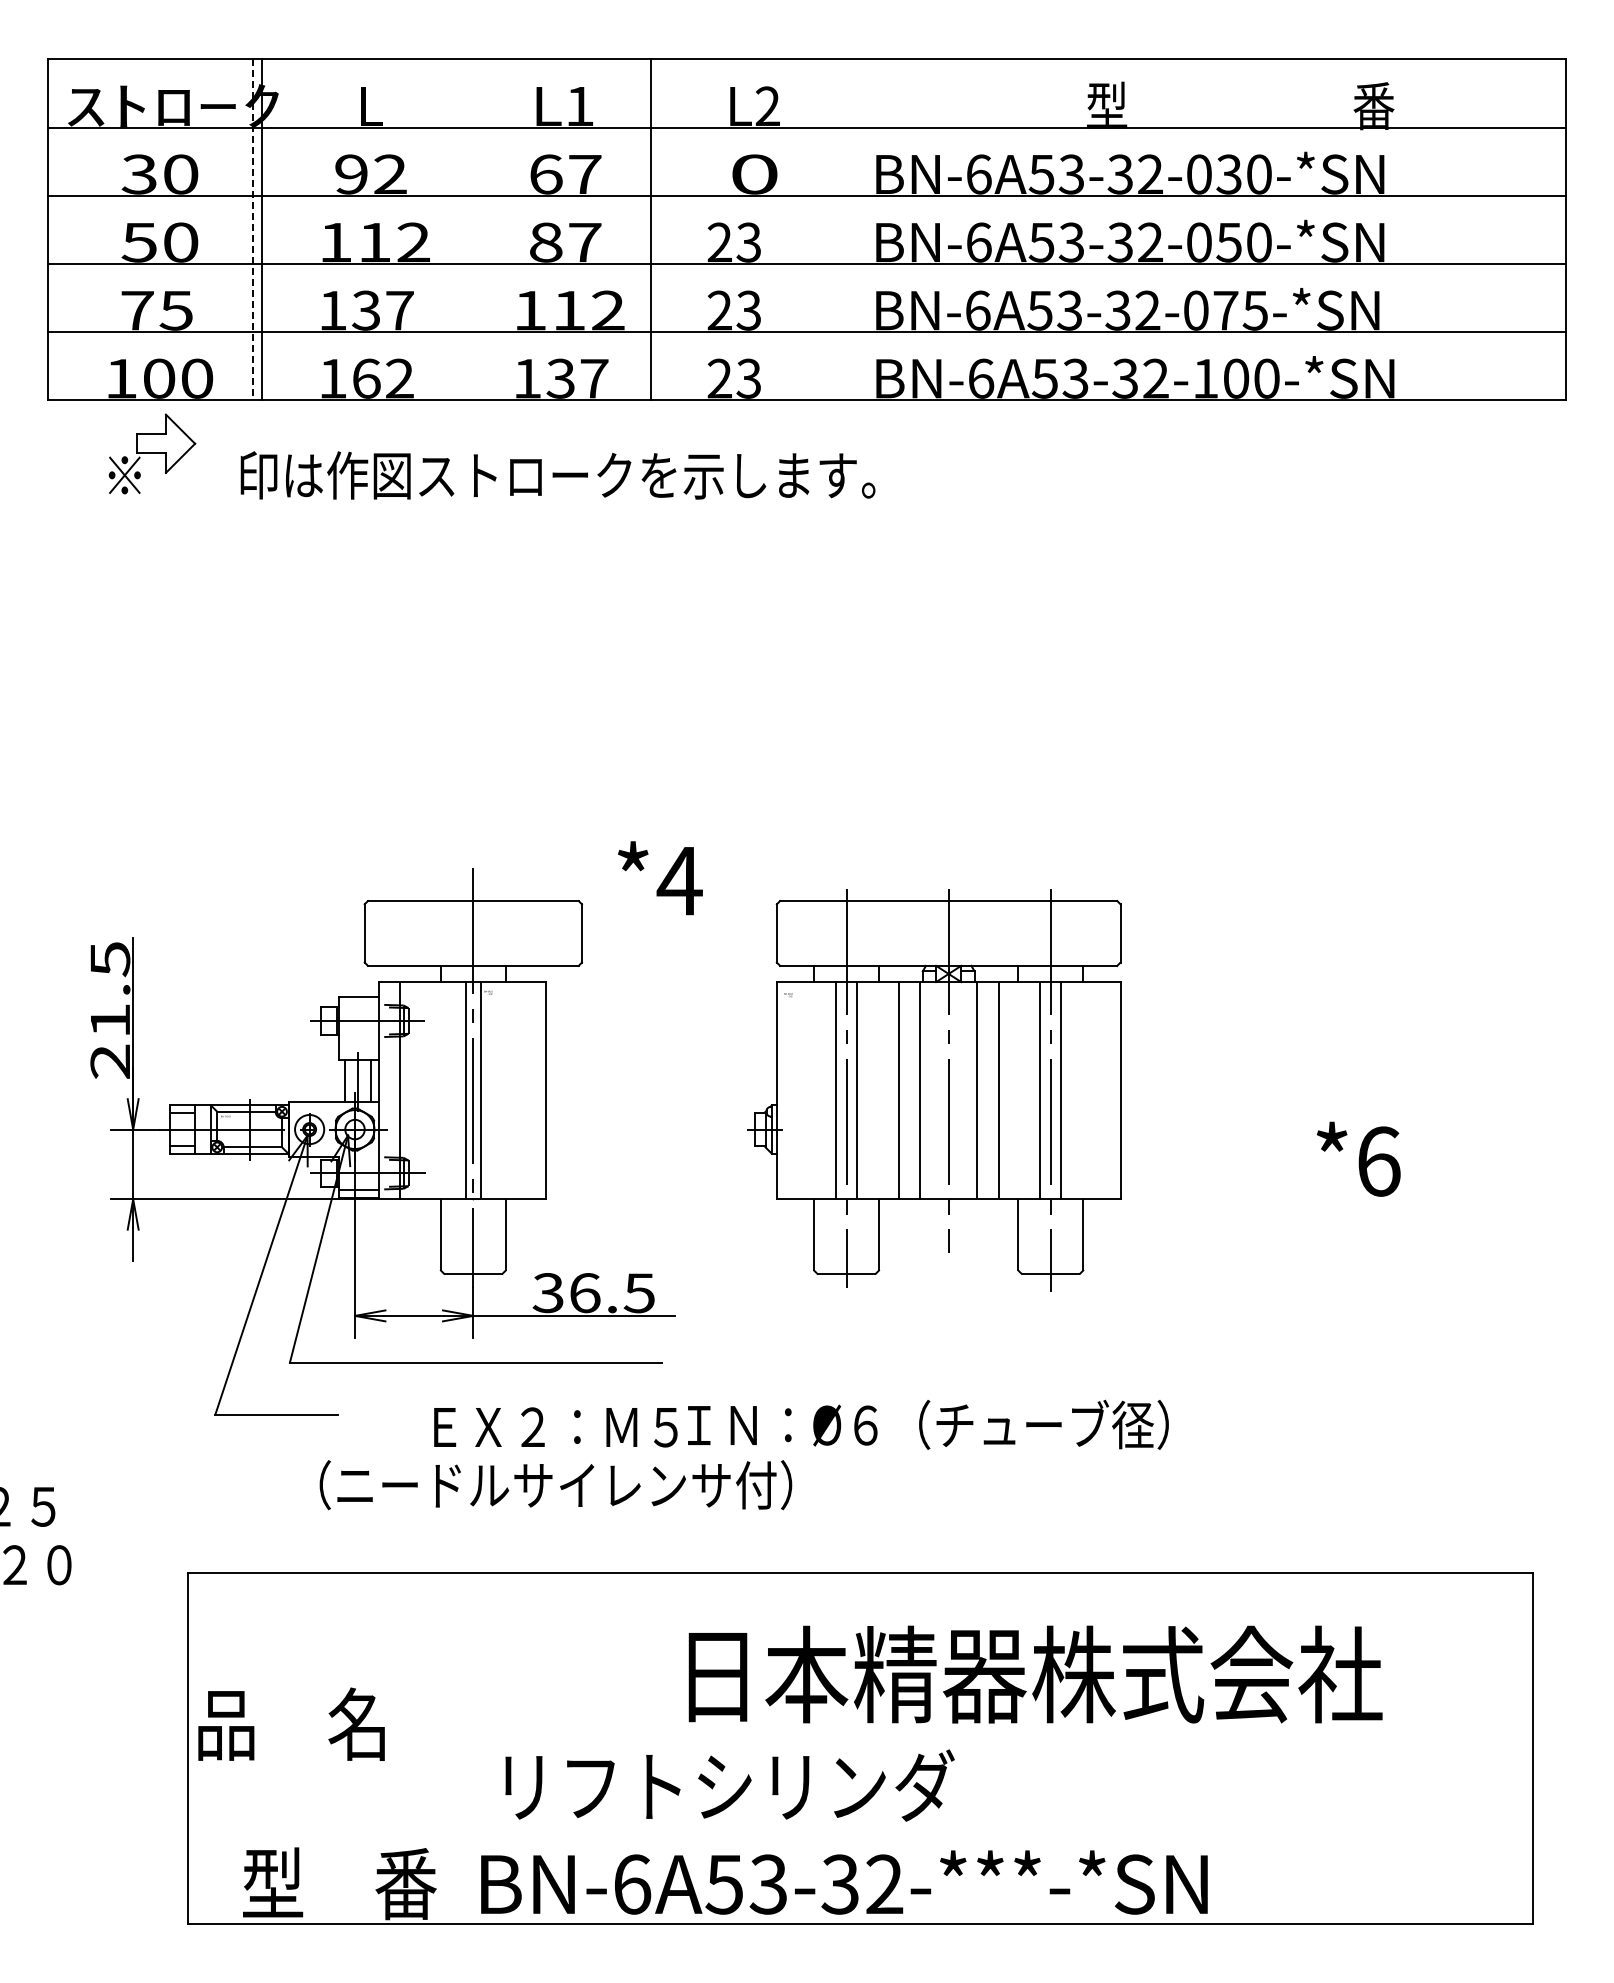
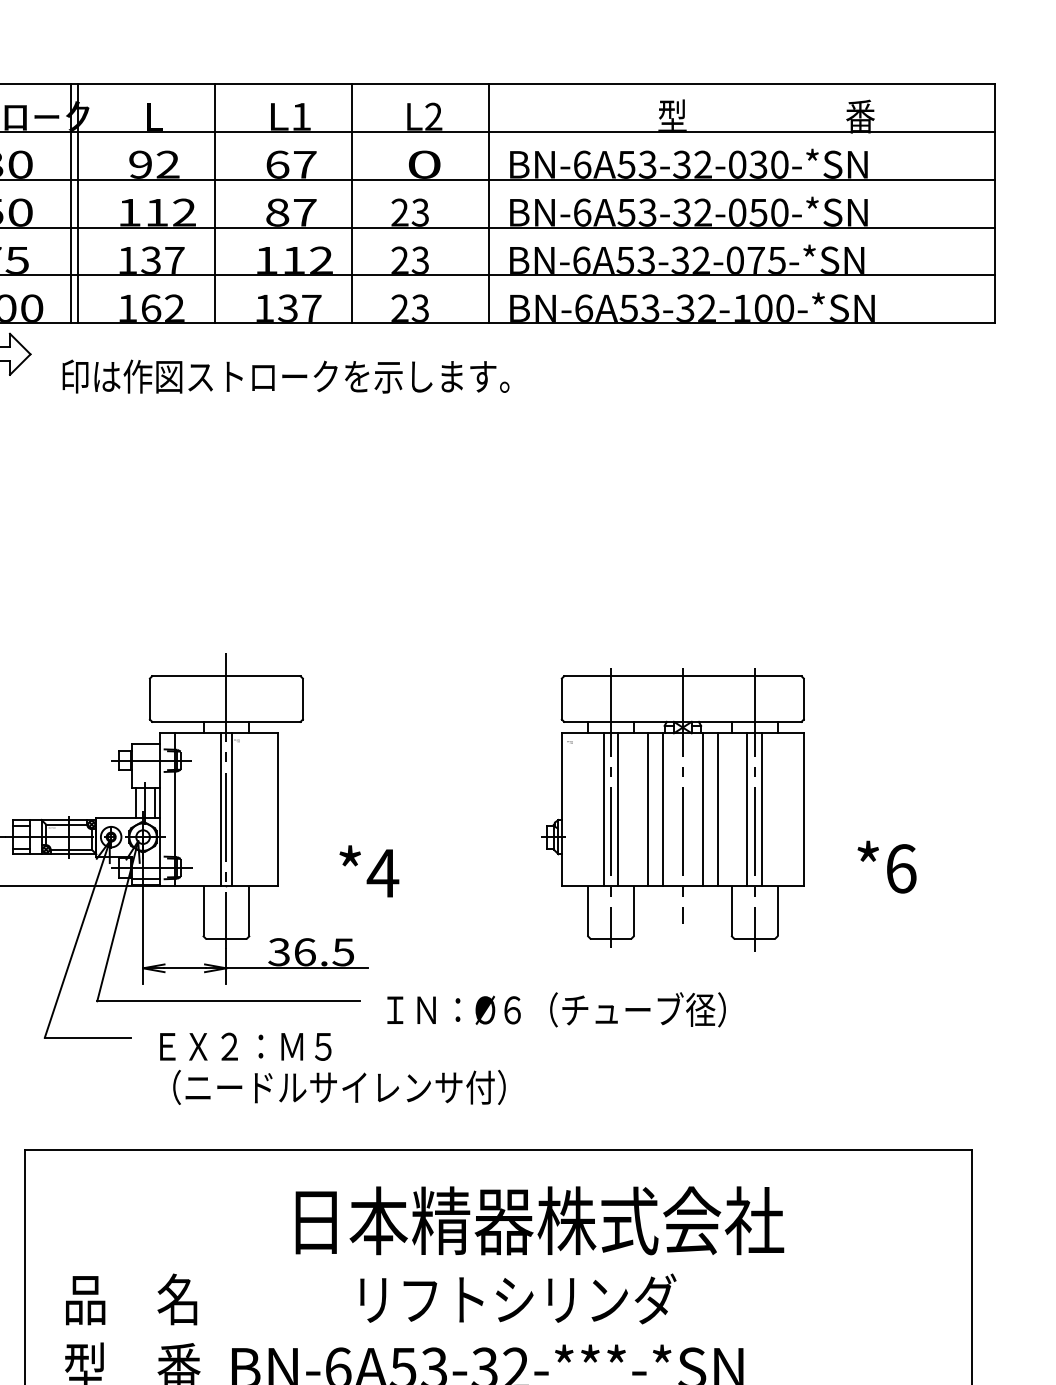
line: (456, 229) -> (214, 203), added
line: (845, 229) -> (488, 203), added
line: (252, 230) -> (70, 204), dashed -> solid
text: (660, 878) -> (369, 871), moved
part: (934, 1090) -> (672, 809), moved
text: (1358, 1158) -> (886, 866), moved
text: (928, 1424) -> (556, 1009), moved
text: (555, 1427) -> (245, 1046), moved
text: (555, 1485) -> (339, 1087), moved
text: (1035, 1674) -> (539, 1220), moved
text: (291, 1723) -> (131, 1298), moved
text: (729, 1785) -> (517, 1298), moved

